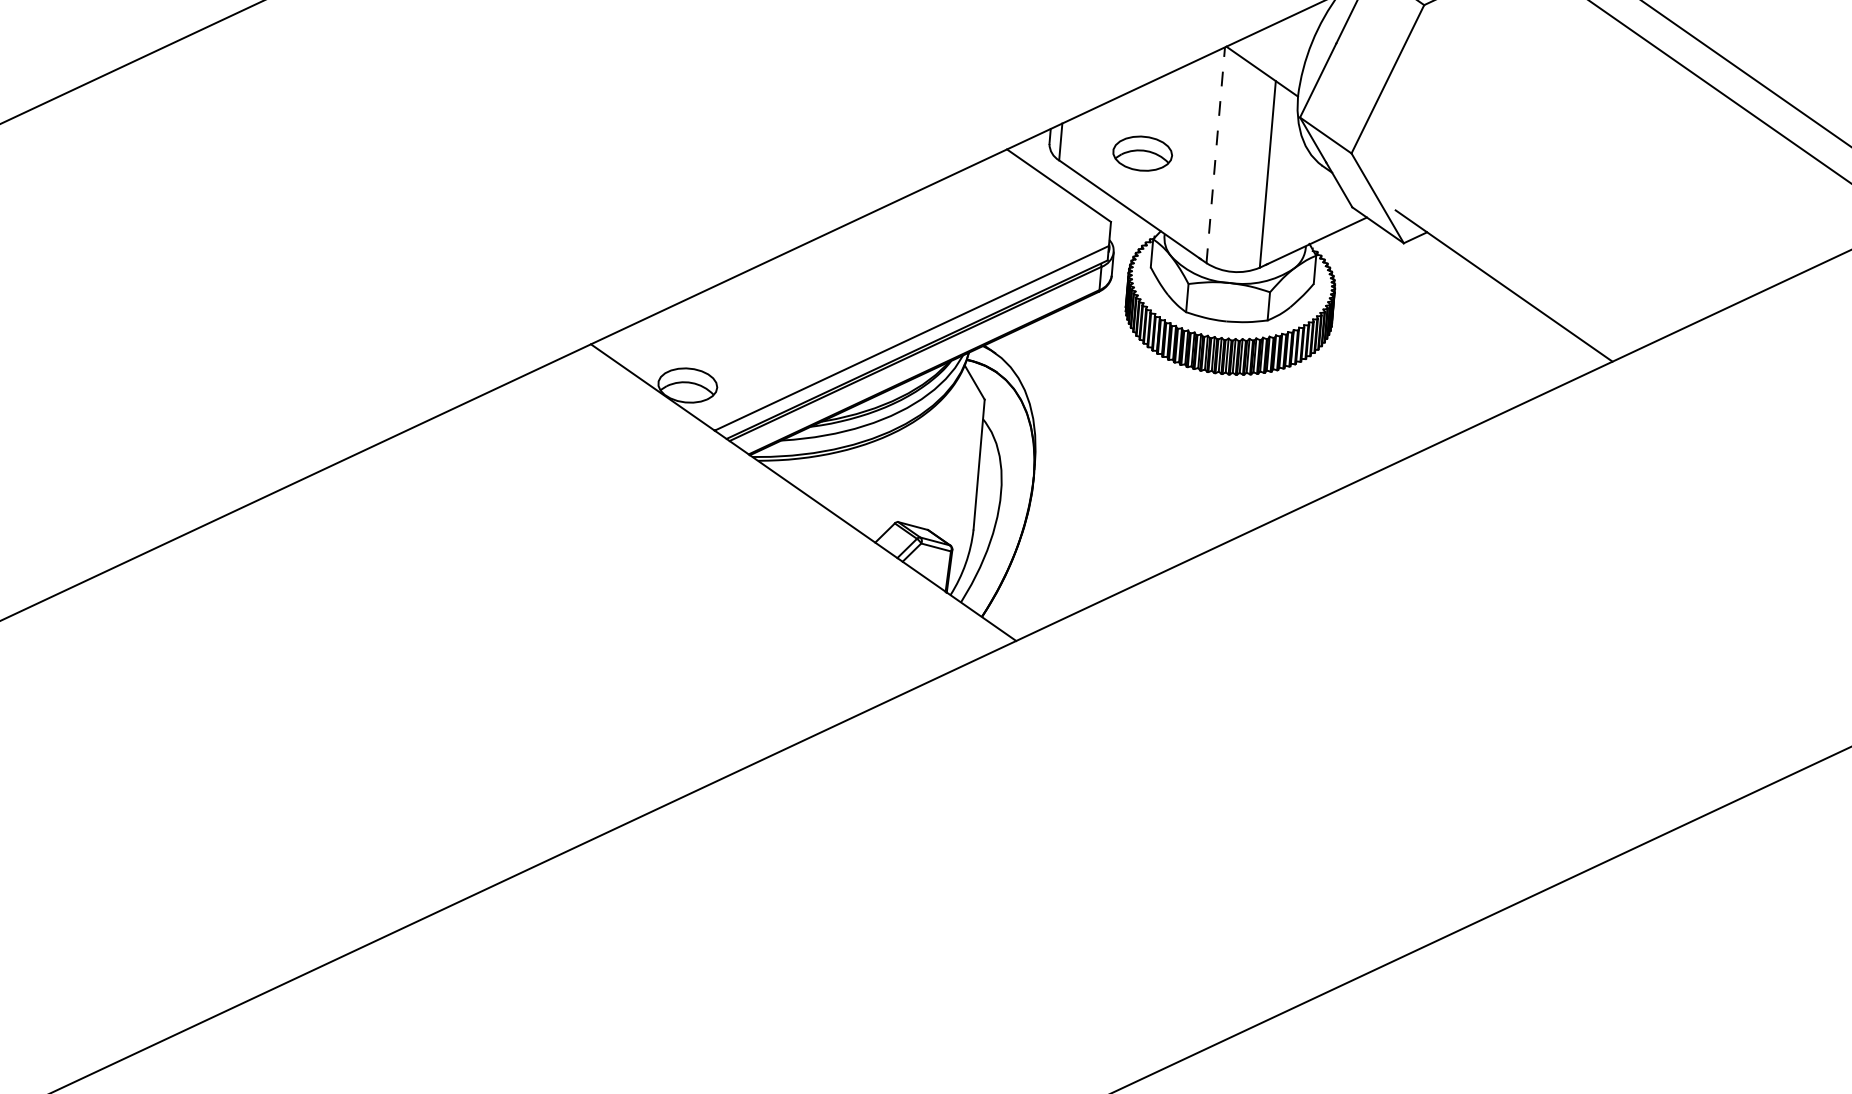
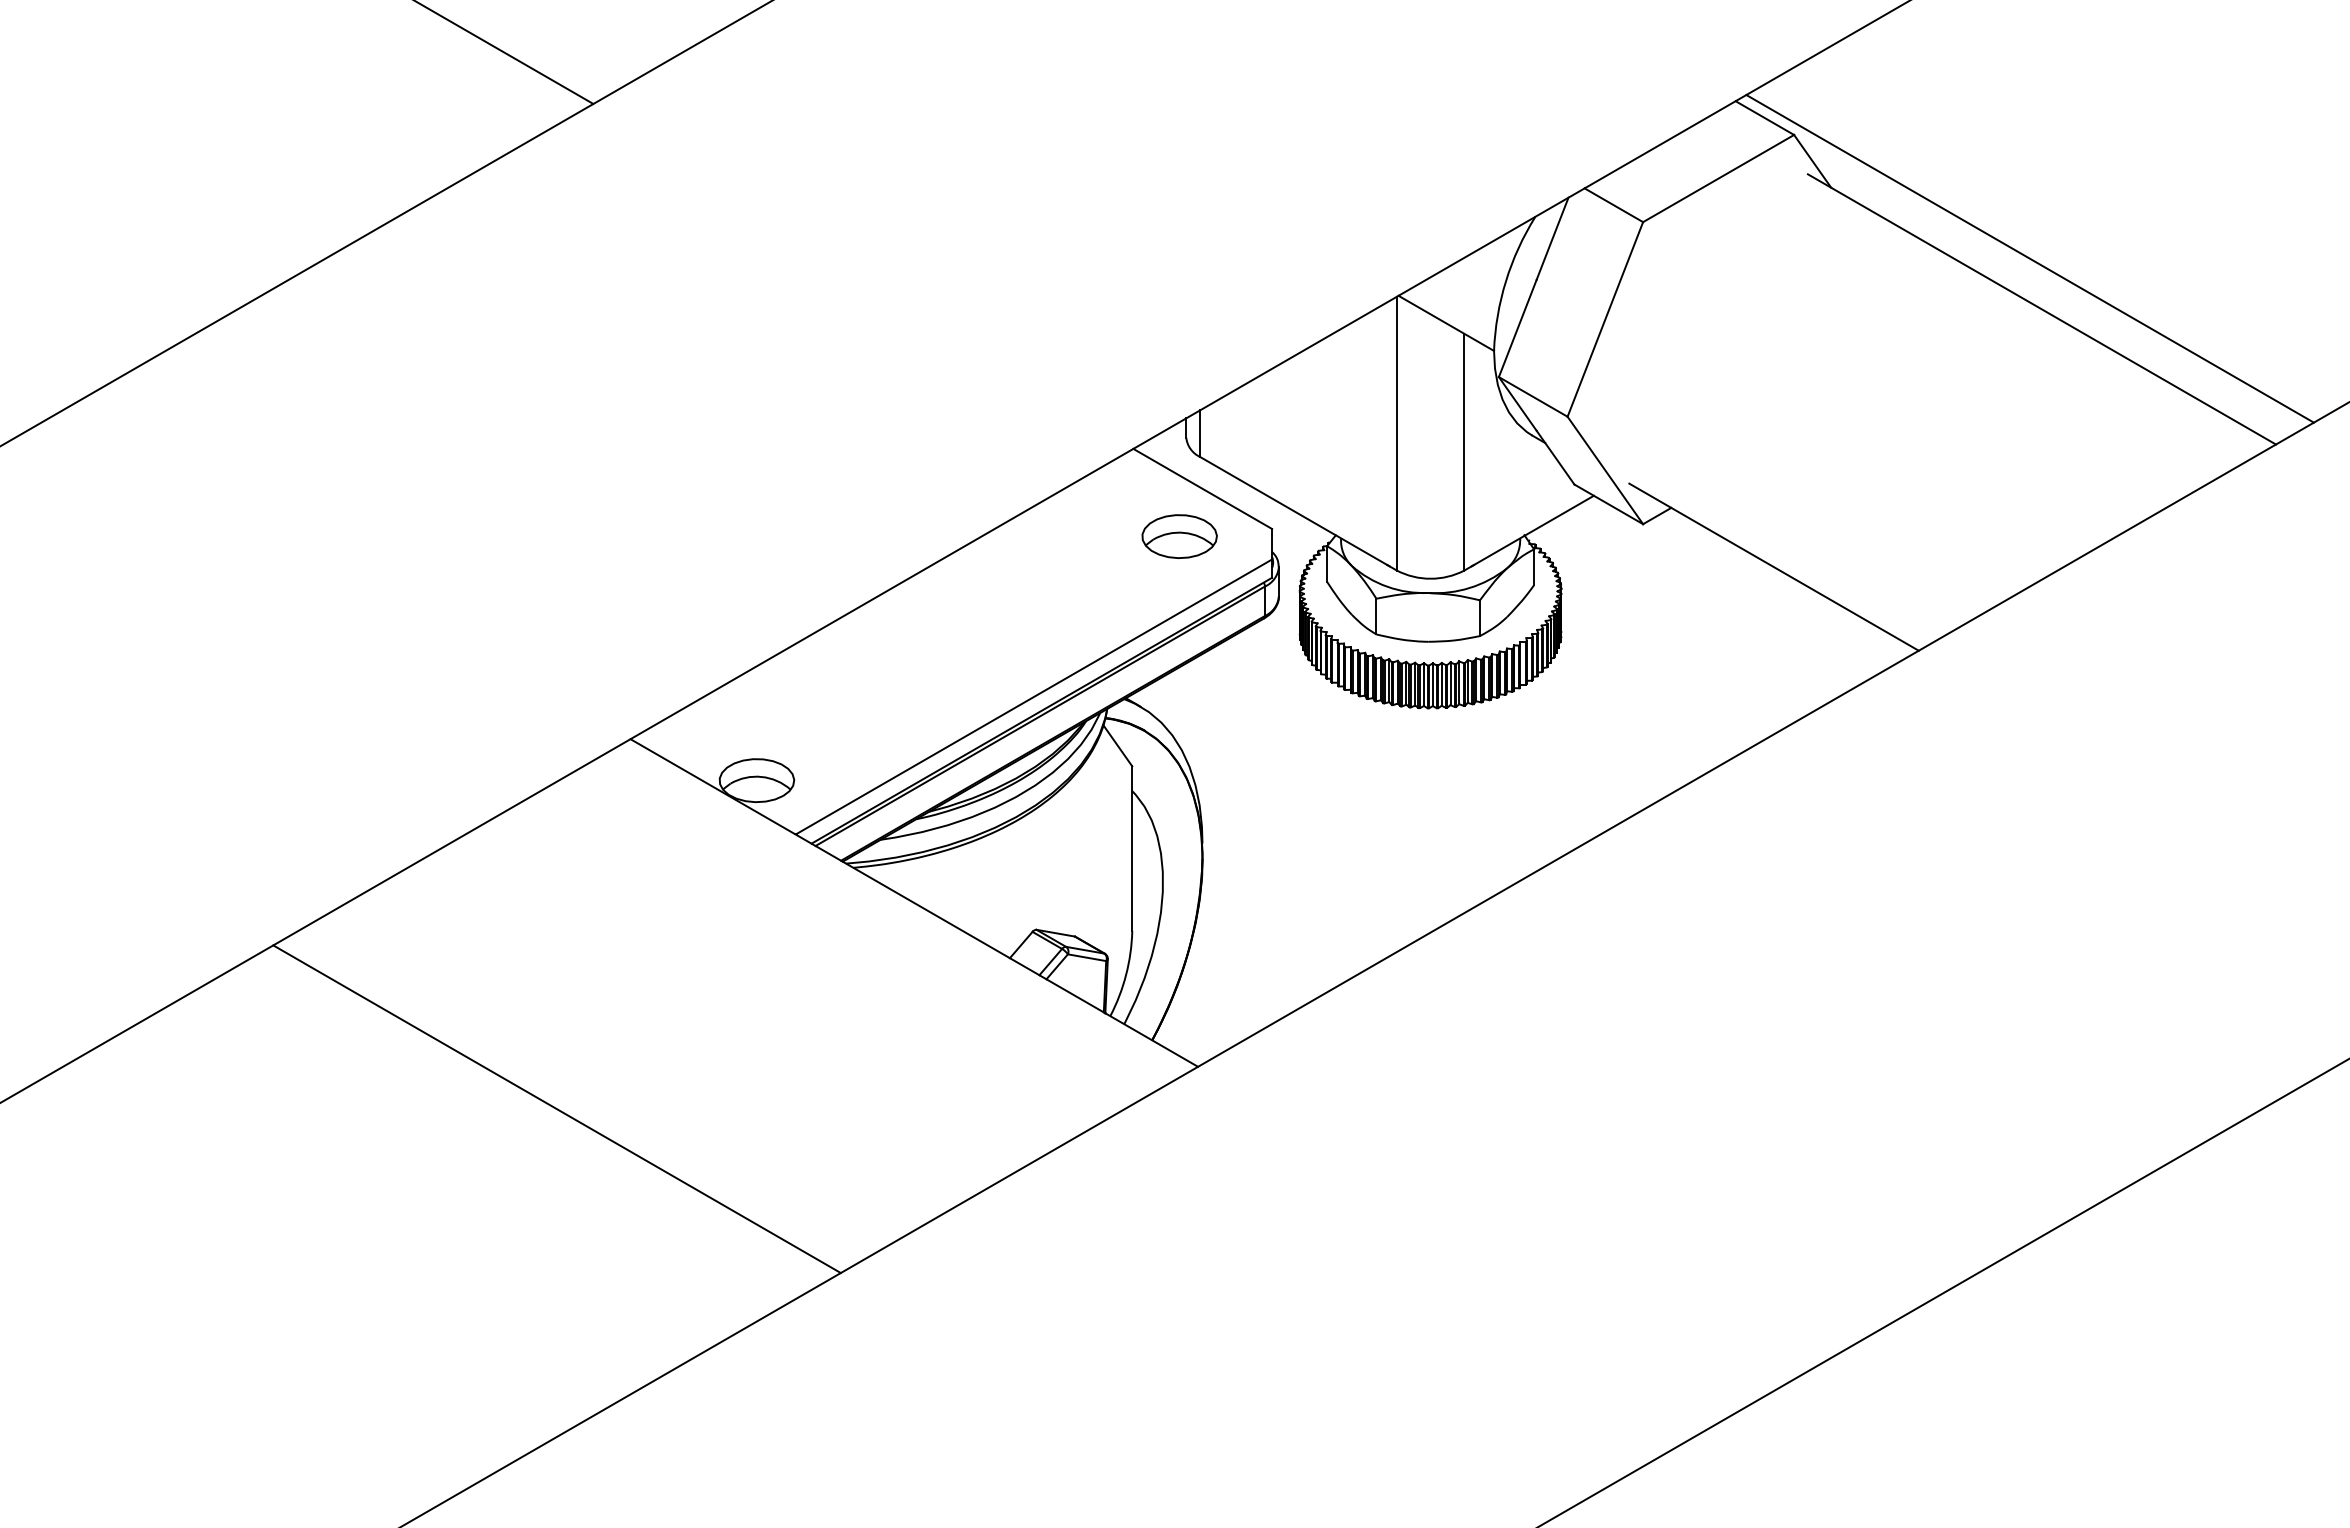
part: (1142, 153) -> (1179, 536), moved
line: (1215, 155) -> (1396, 433), dashed -> solid
line: (507, 631) -> (556, 1109), added

